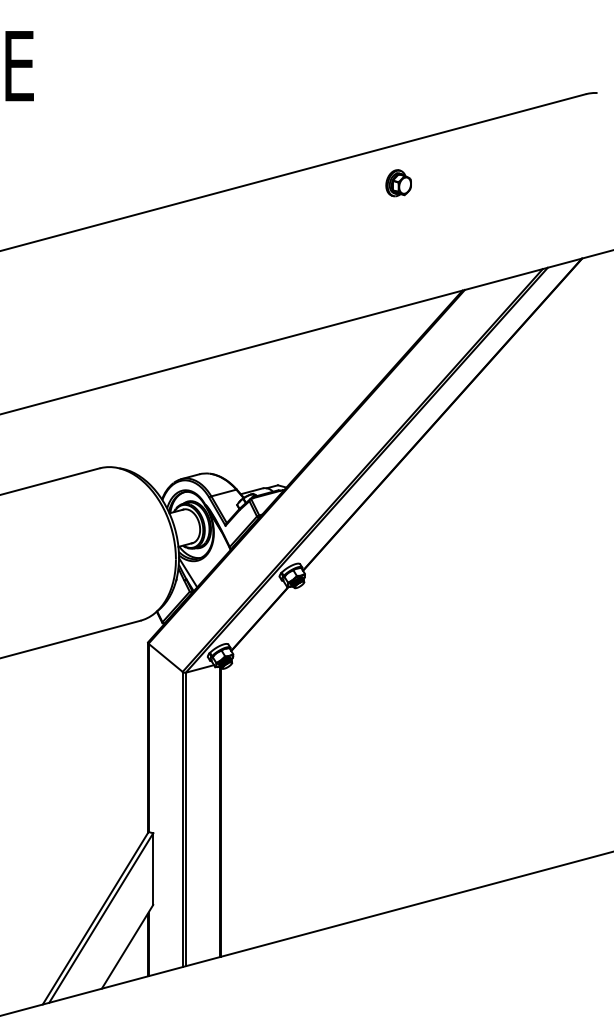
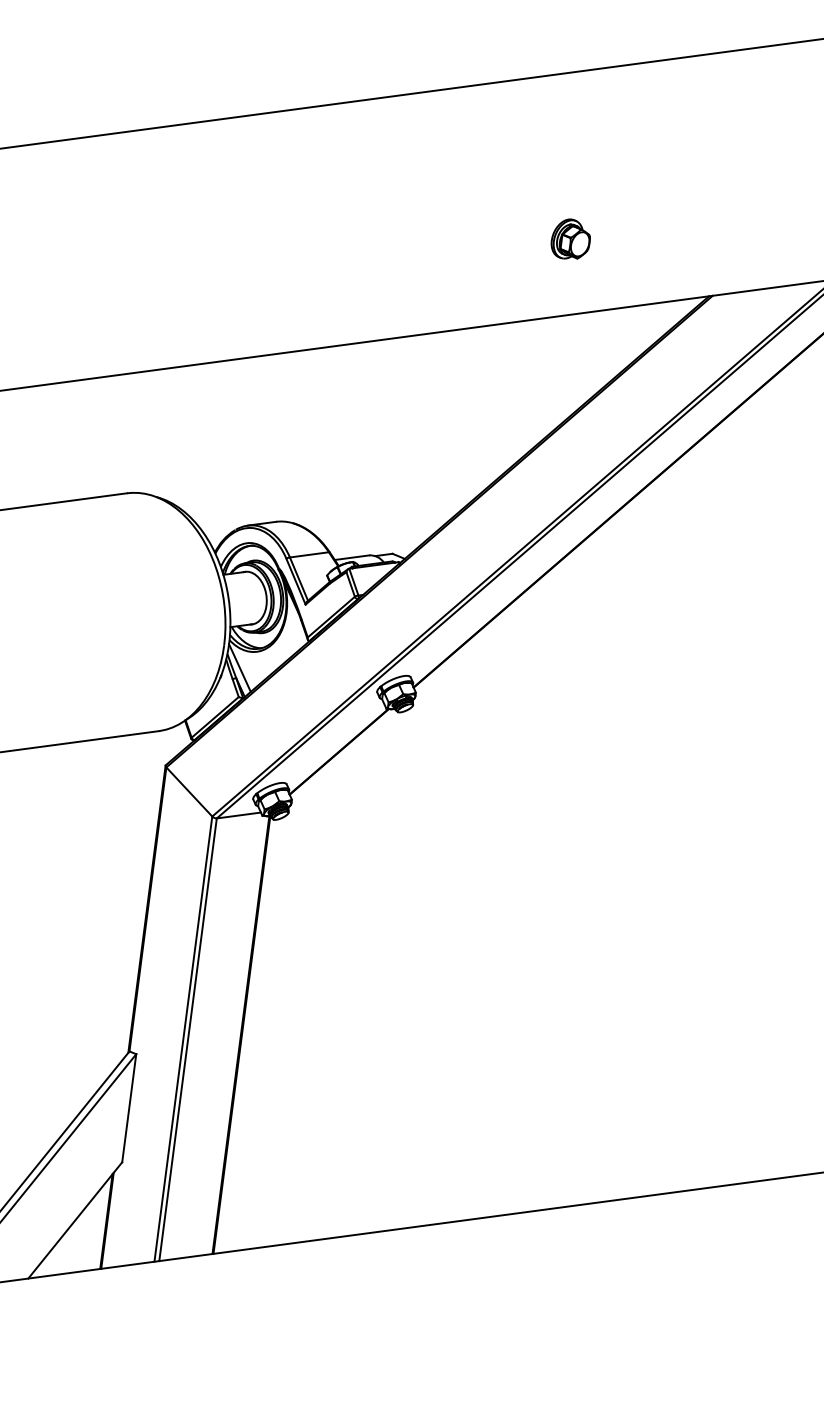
part: (398, 183) -> (570, 239), moved

